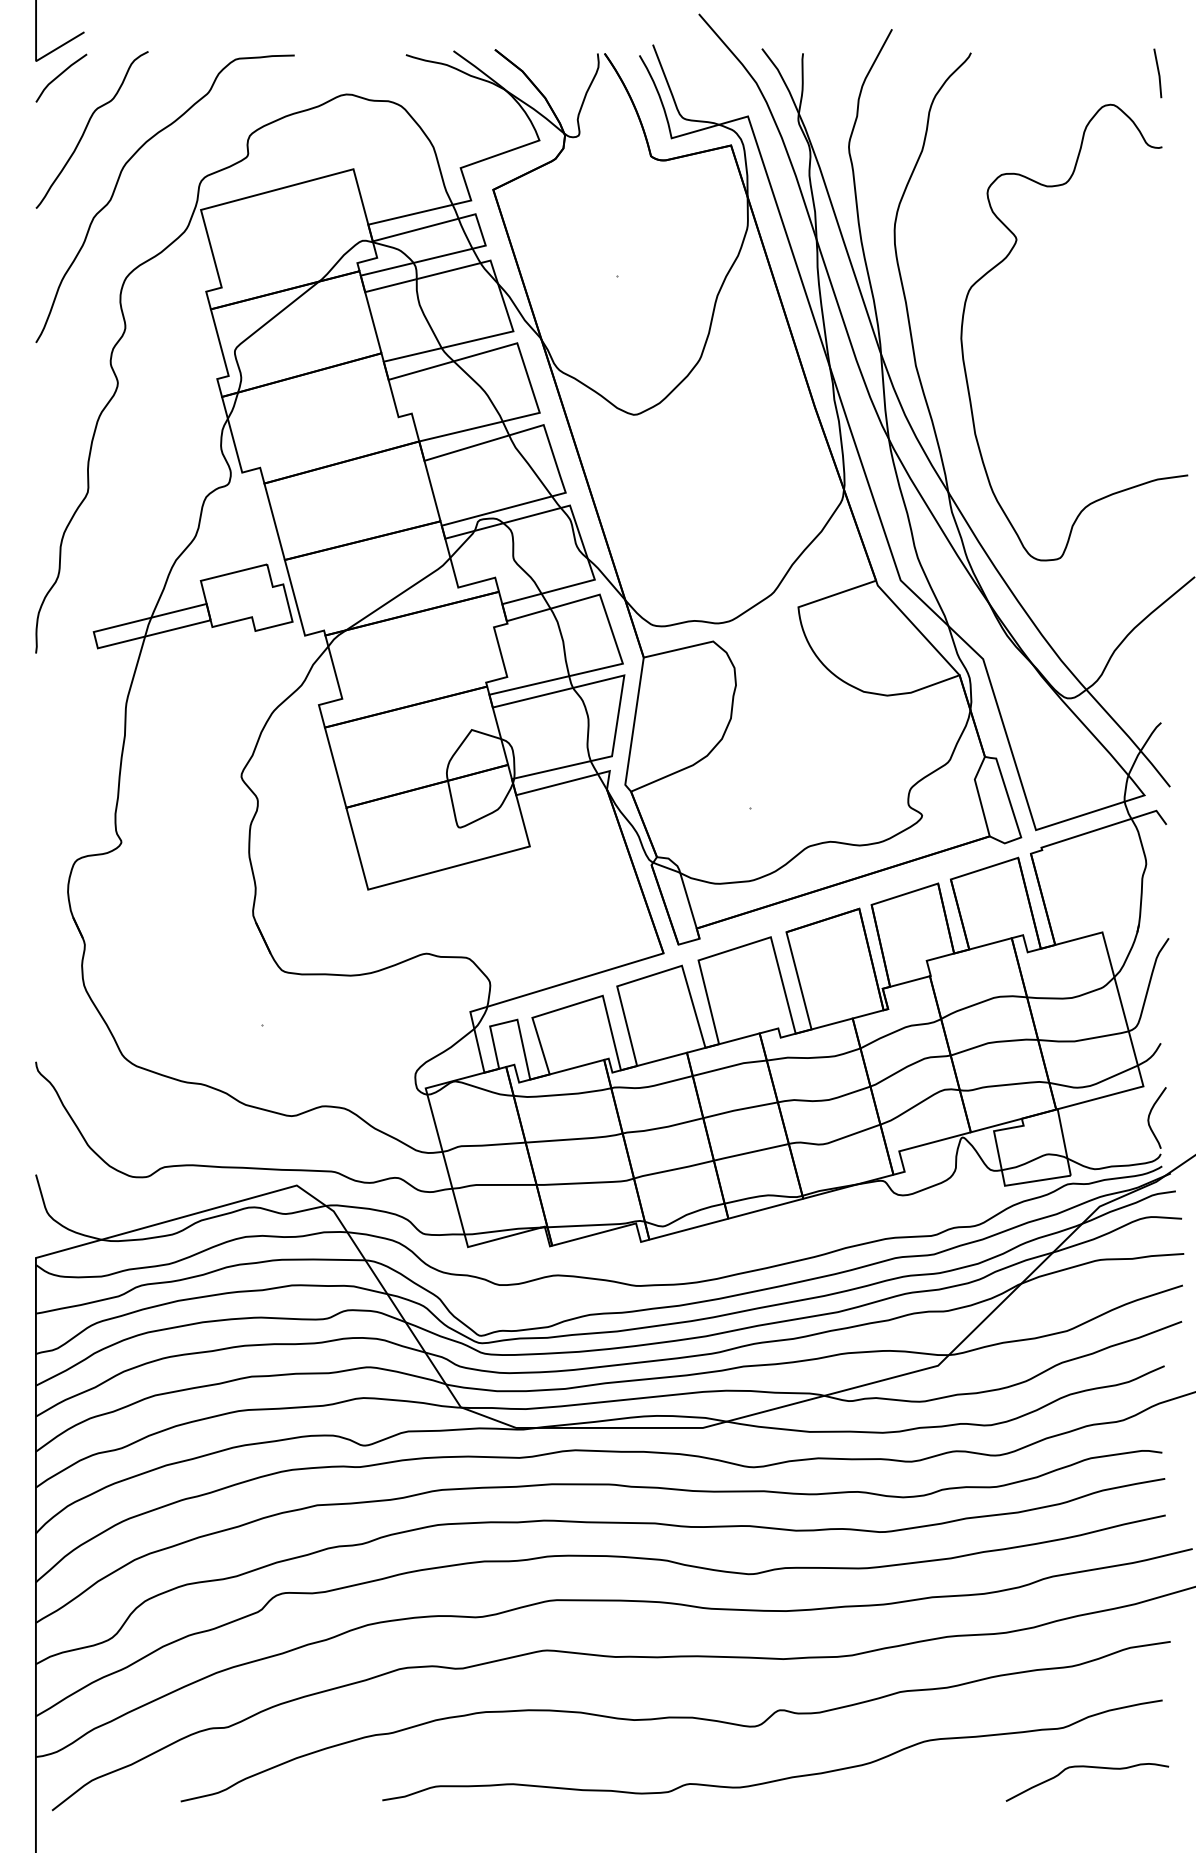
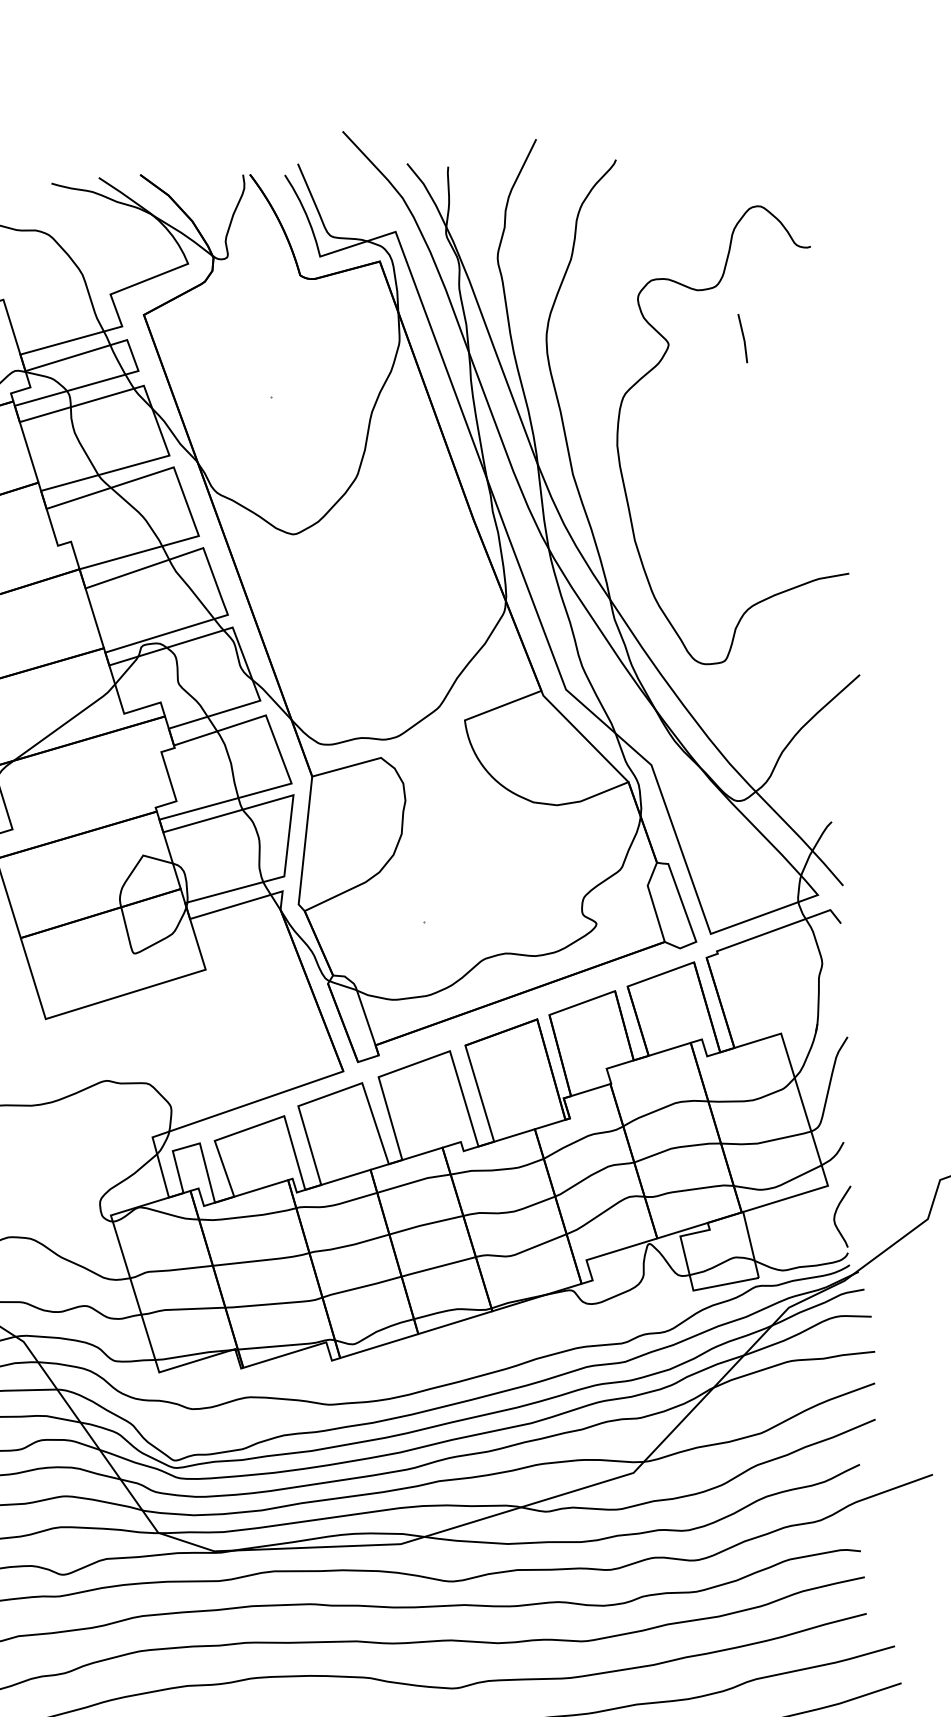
line: (1157, 72) -> (742, 337), moved

